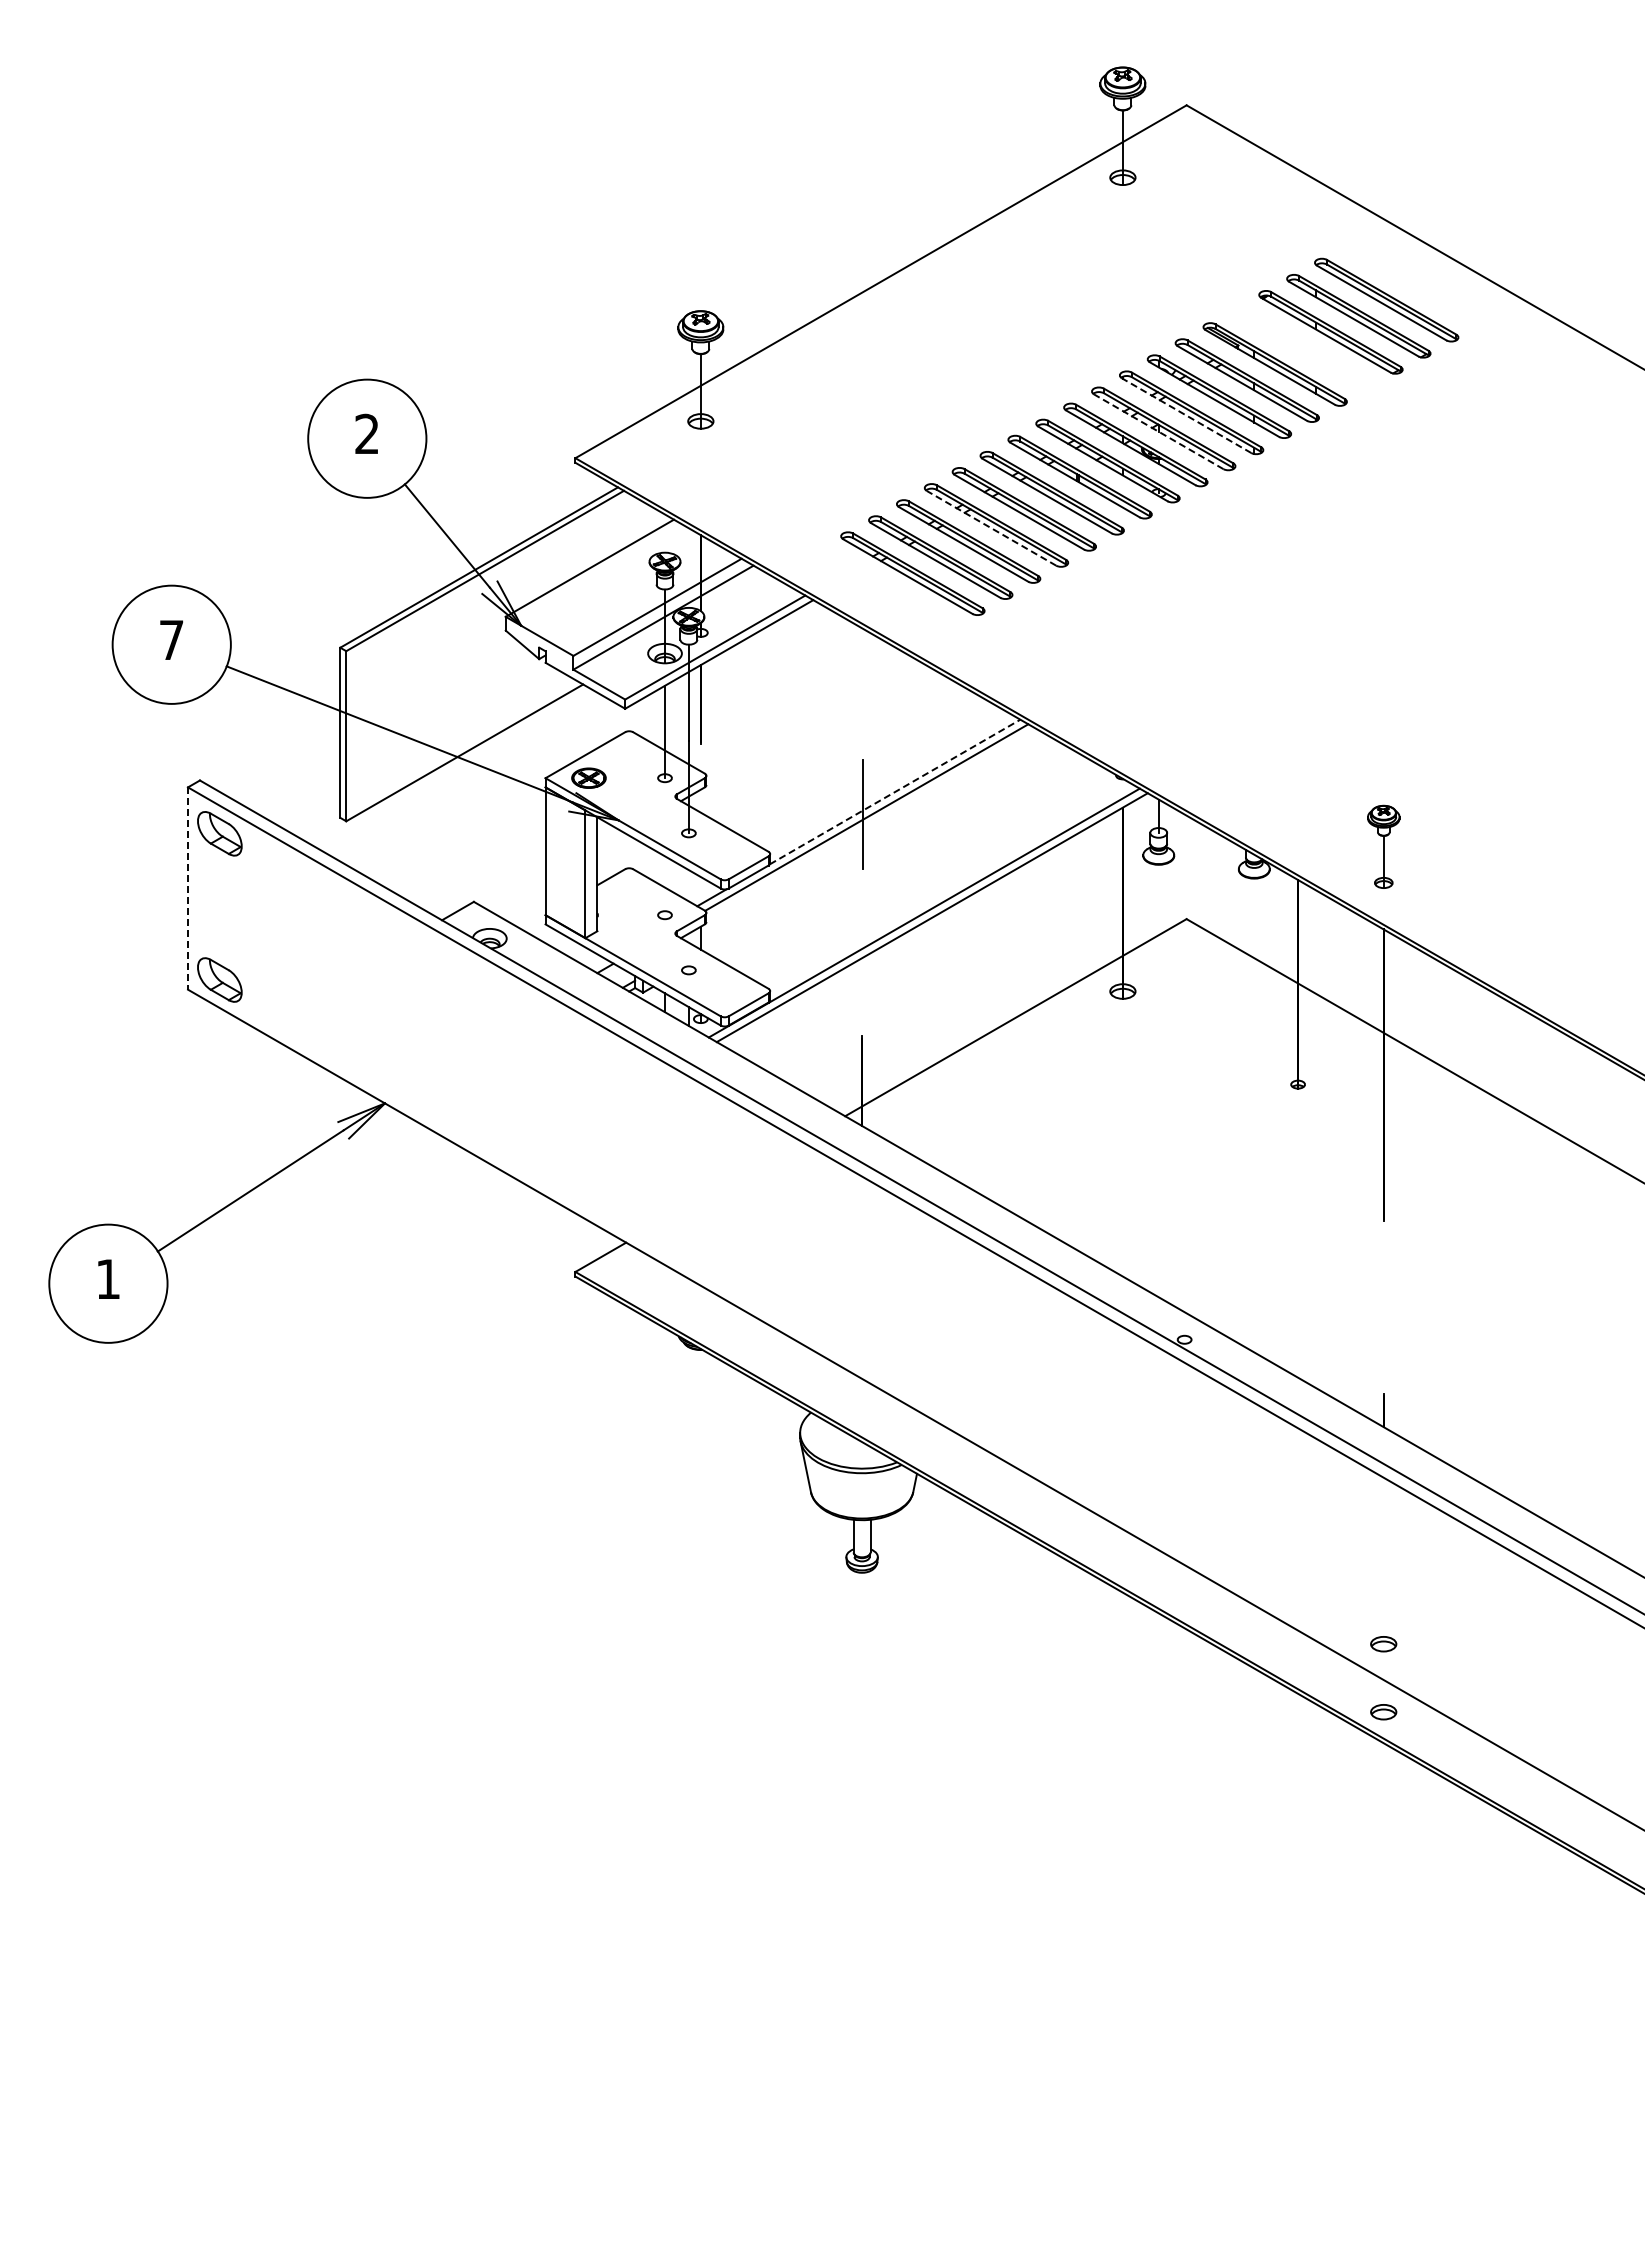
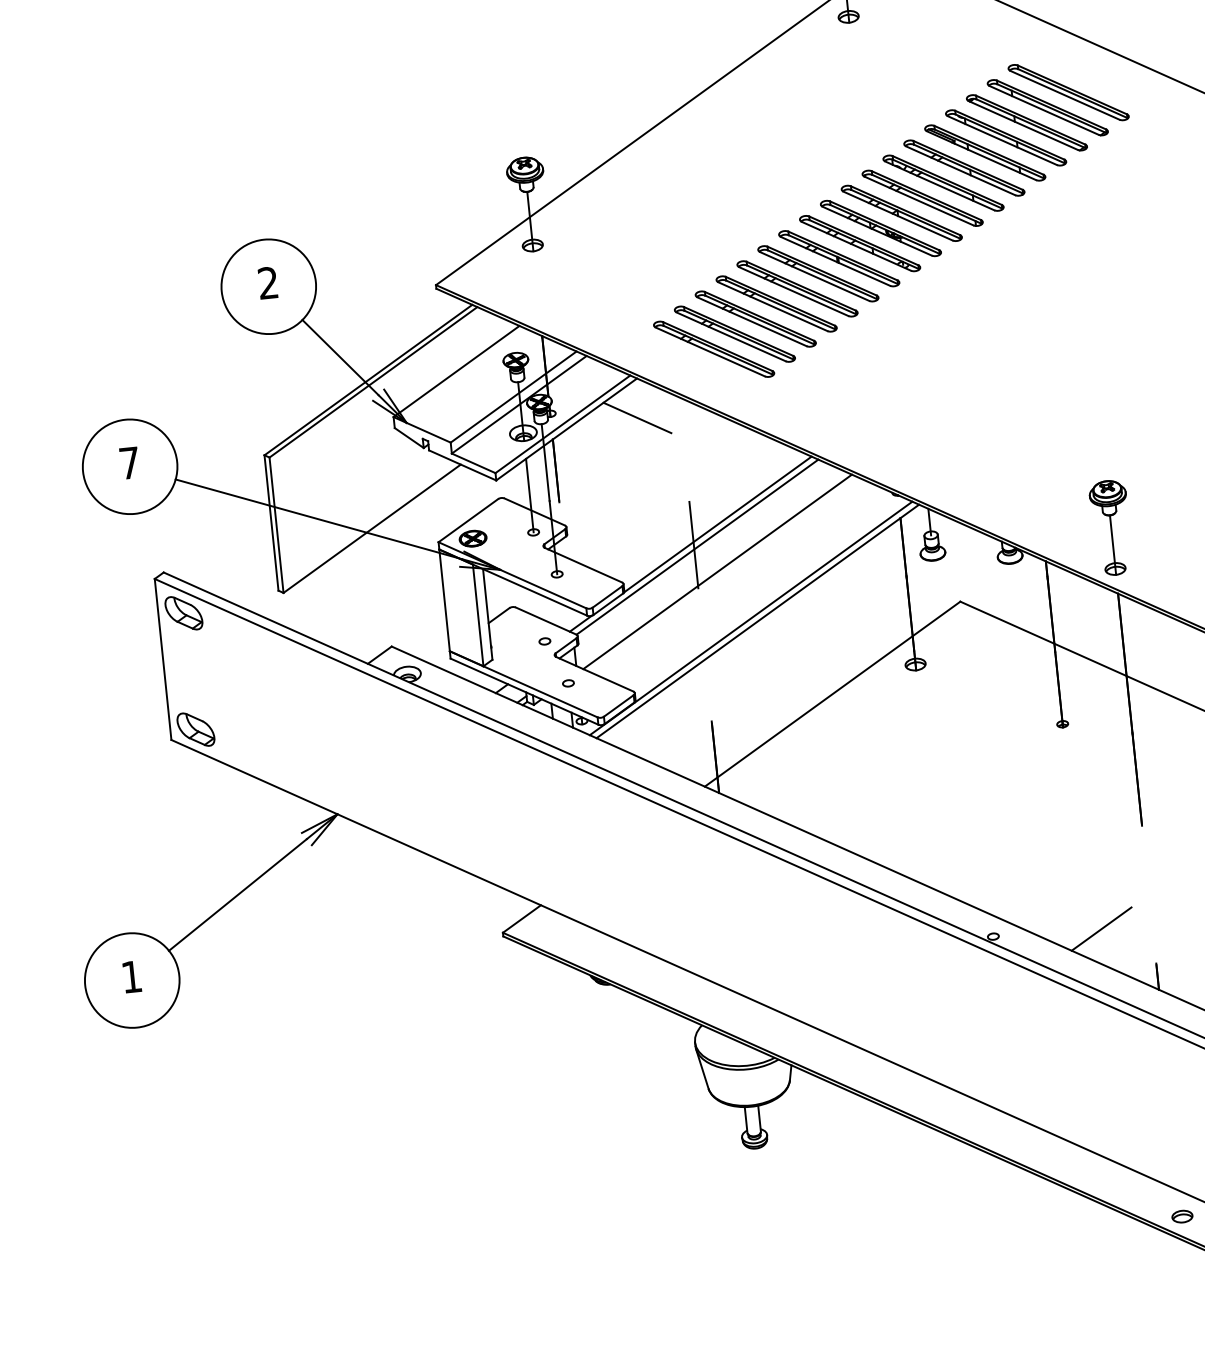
part: (1302, 348) -> (1005, 138), added
line: (1186, 415) -> (918, 200), dashed -> solid
line: (1158, 431) -> (897, 215), dashed -> solid
line: (991, 528) -> (772, 306), dashed -> solid
line: (808, 649) -> (637, 418), added
line: (895, 792) -> (718, 524), dashed -> solid
part: (1383, 846) -> (1111, 527), size x1.43
line: (888, 850) -> (717, 571), added
line: (188, 889) -> (163, 660), dashed -> solid
line: (1320, 1344) -> (1101, 929), added
part: (1383, 1644) -> (1176, 1162), removed

